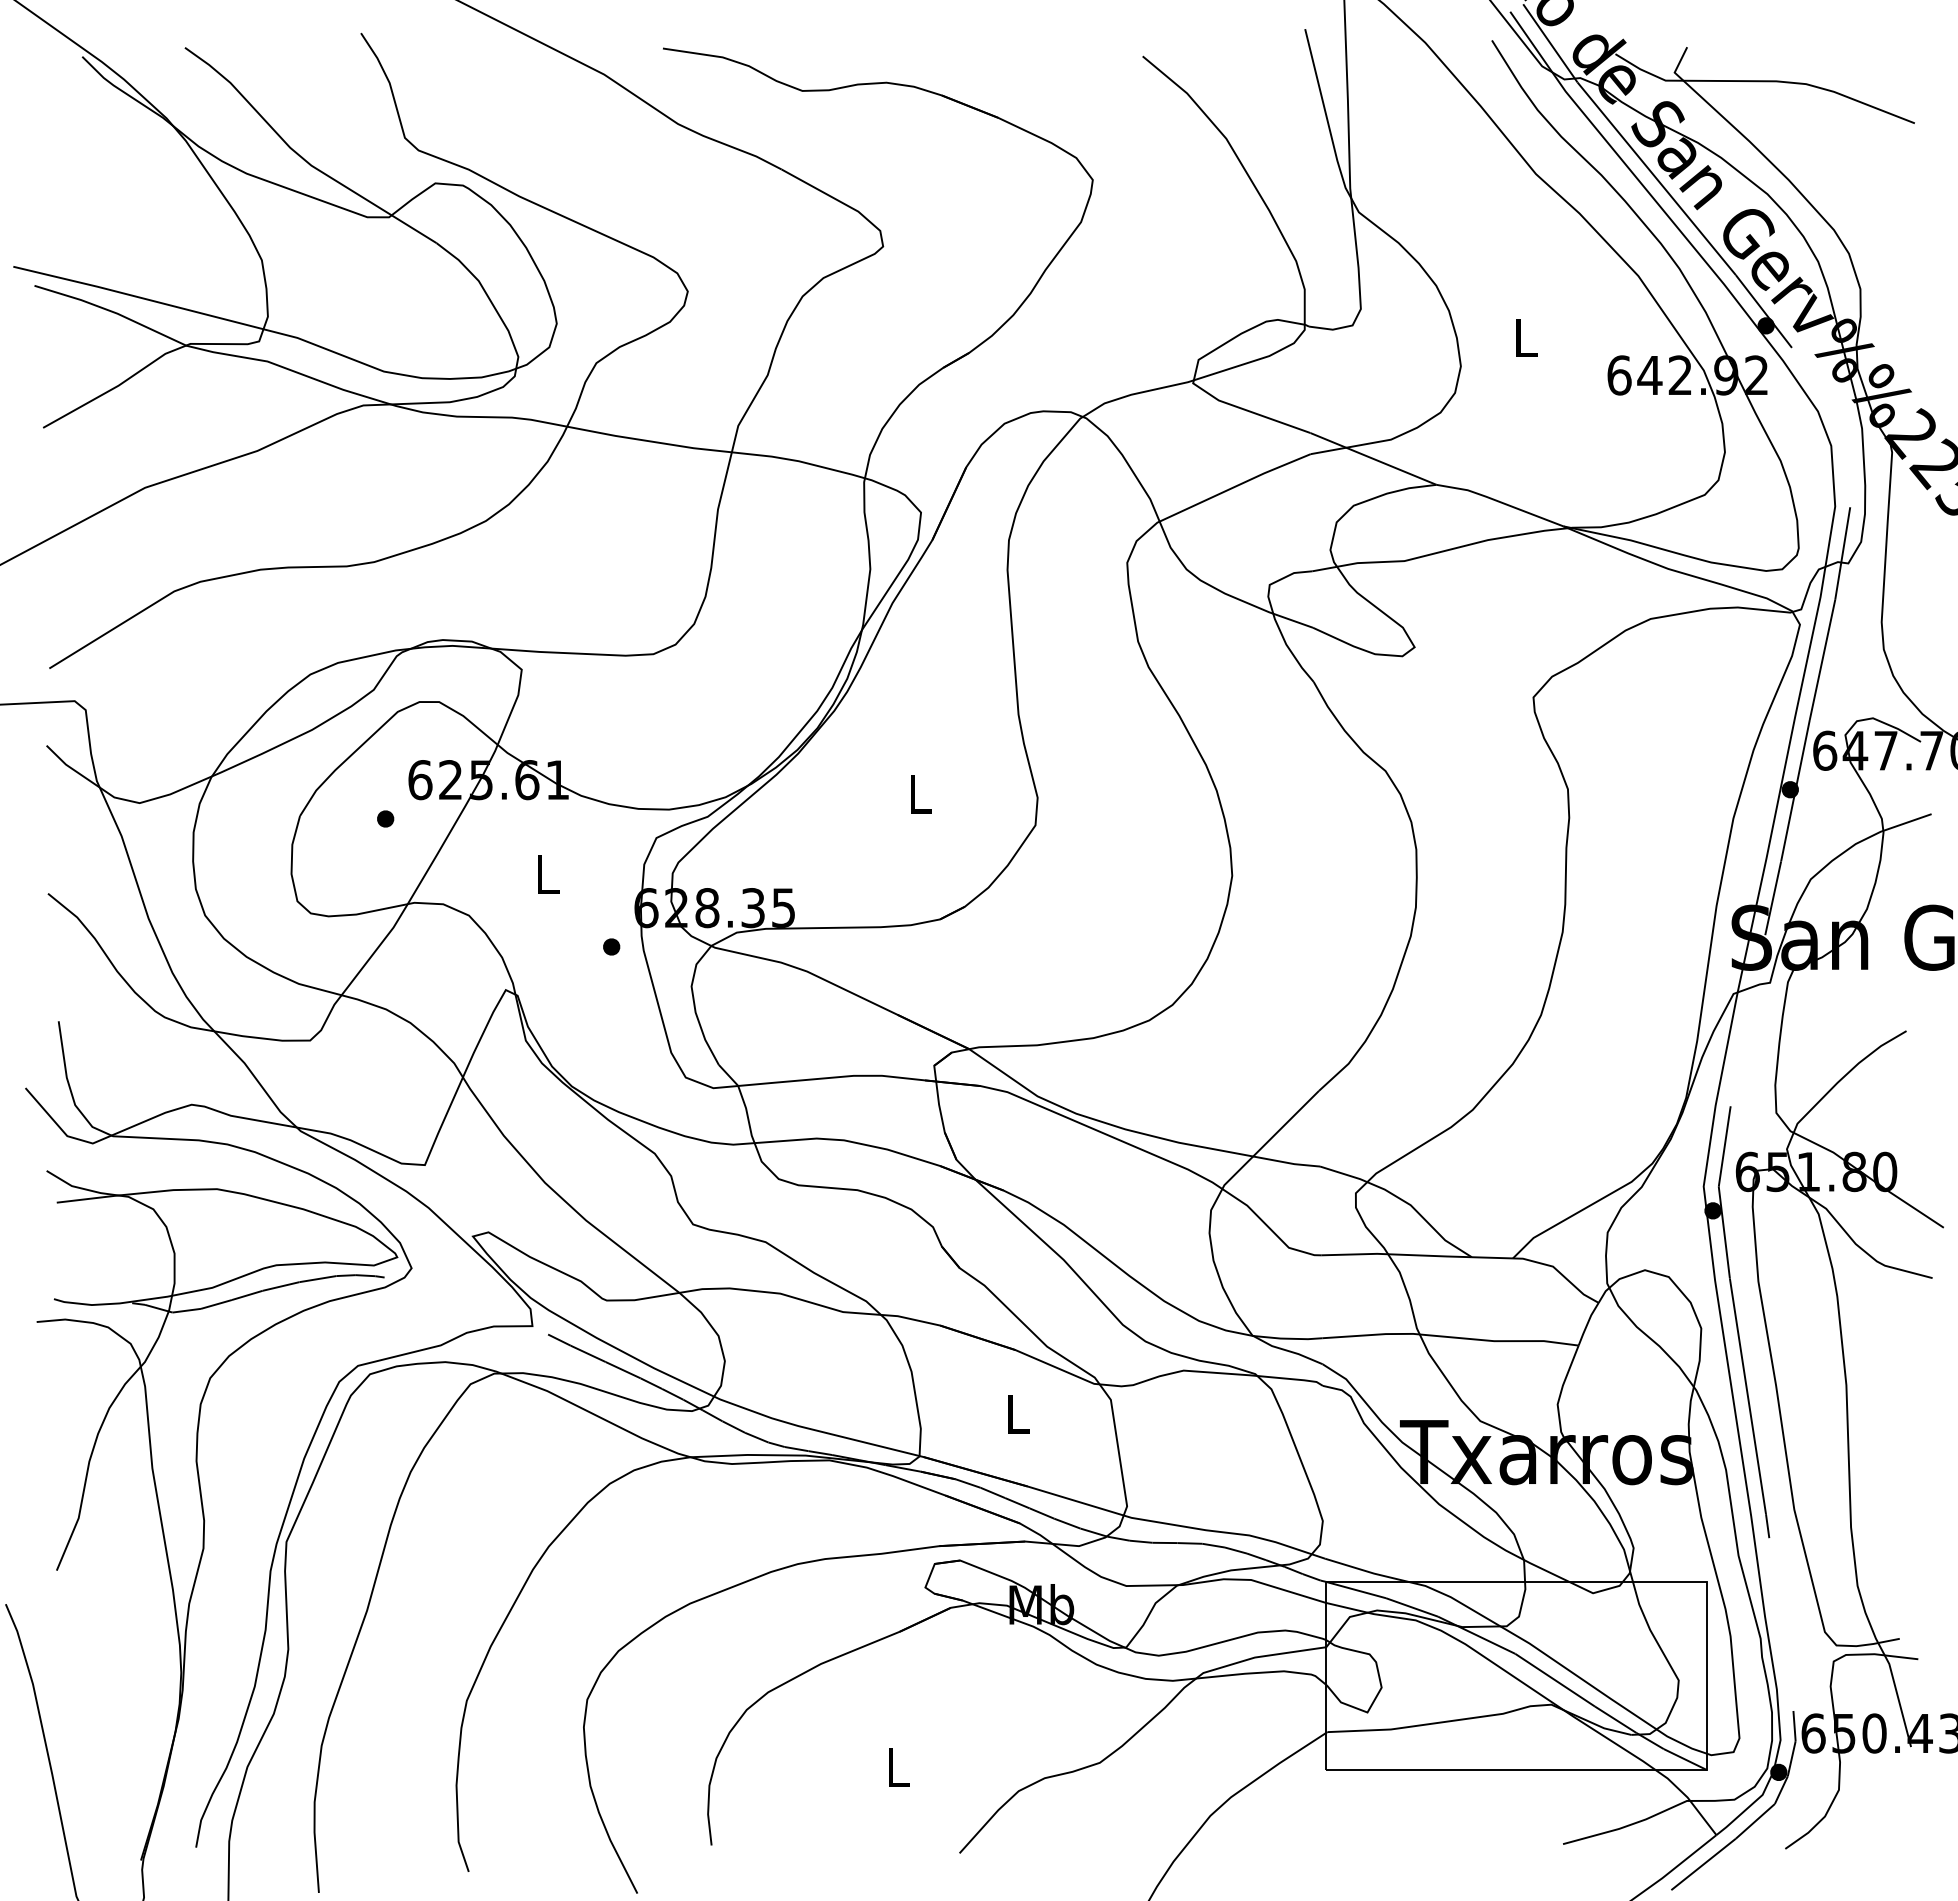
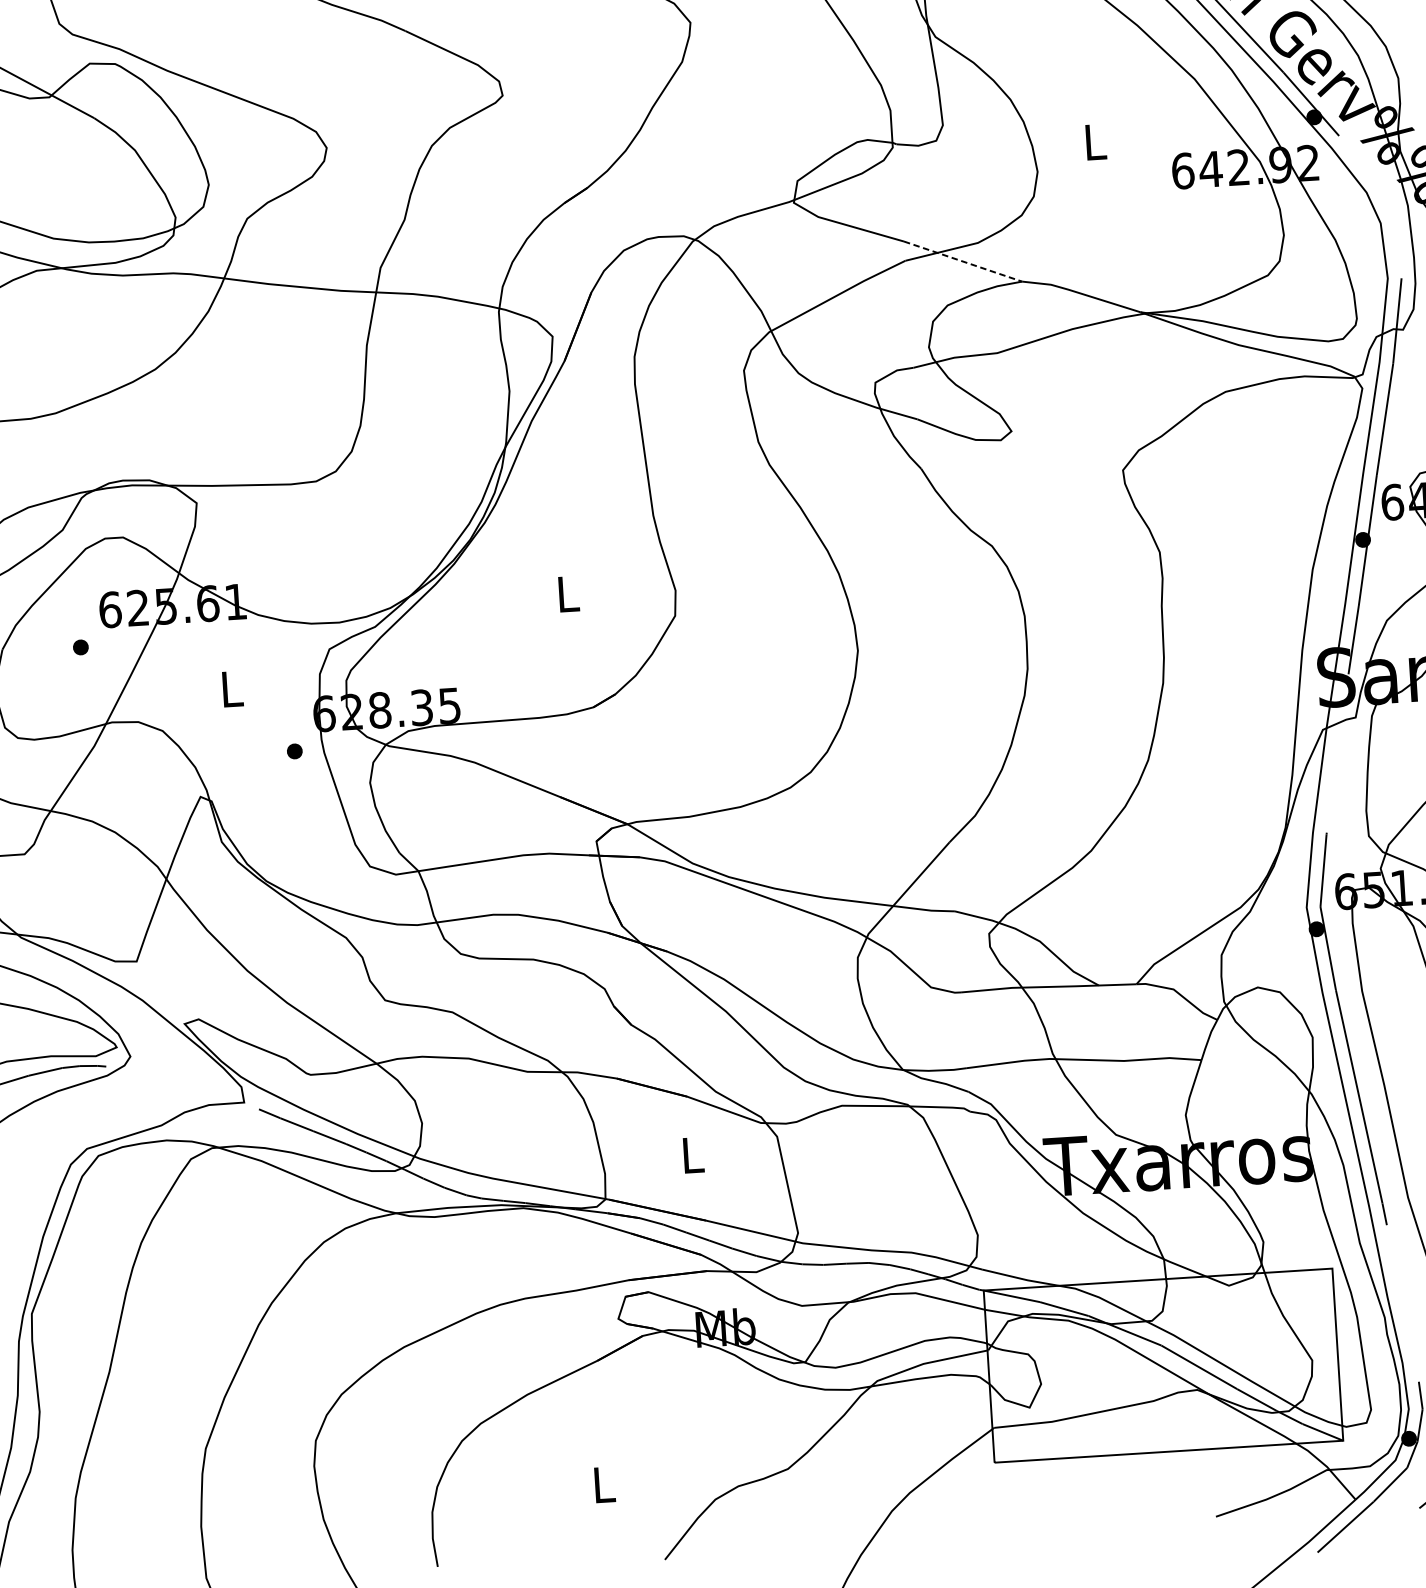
line: (1373, 459) -> (963, 262), solid -> dashed

